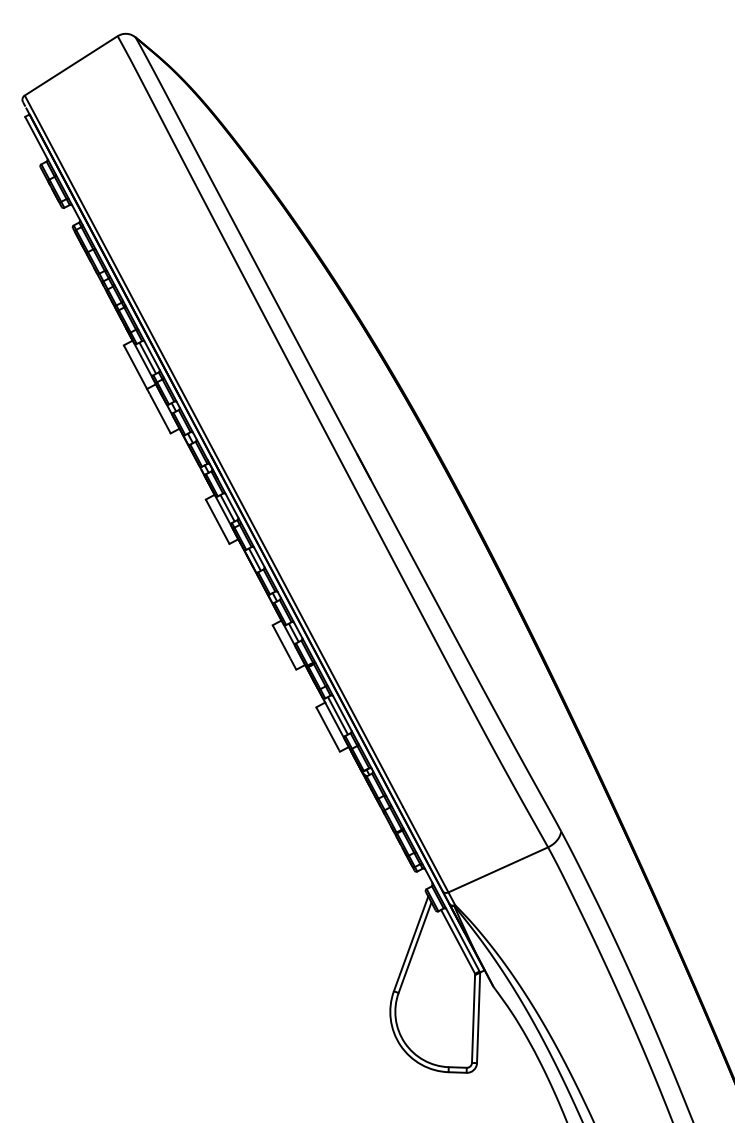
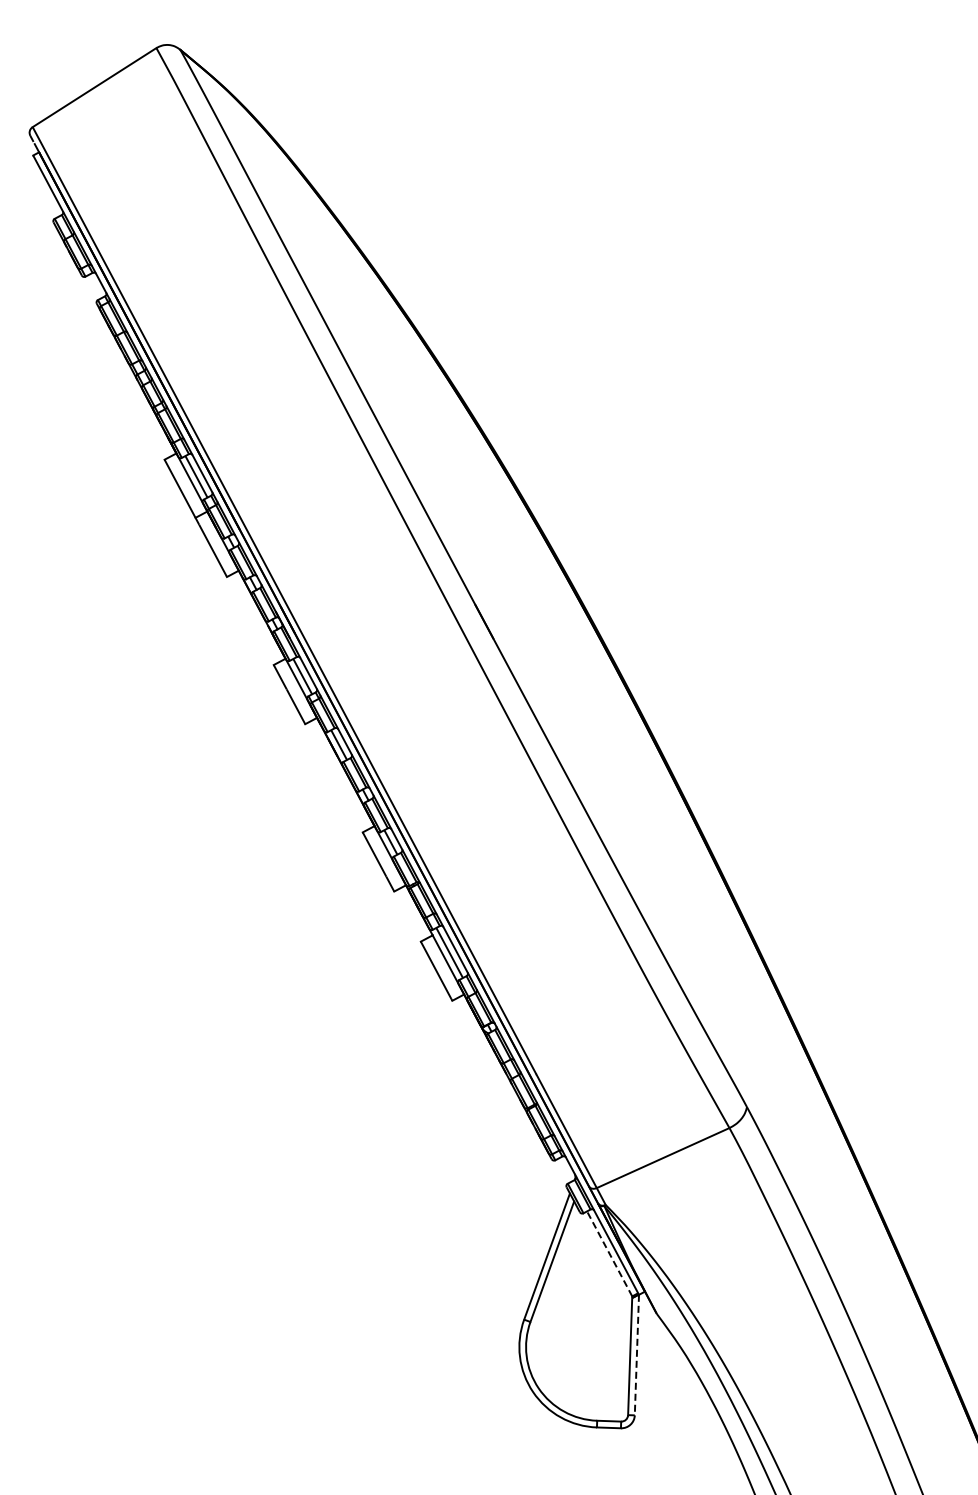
line: (458, 941) -> (609, 1253), solid -> dashed
line: (478, 1018) -> (636, 1355), solid -> dashed

